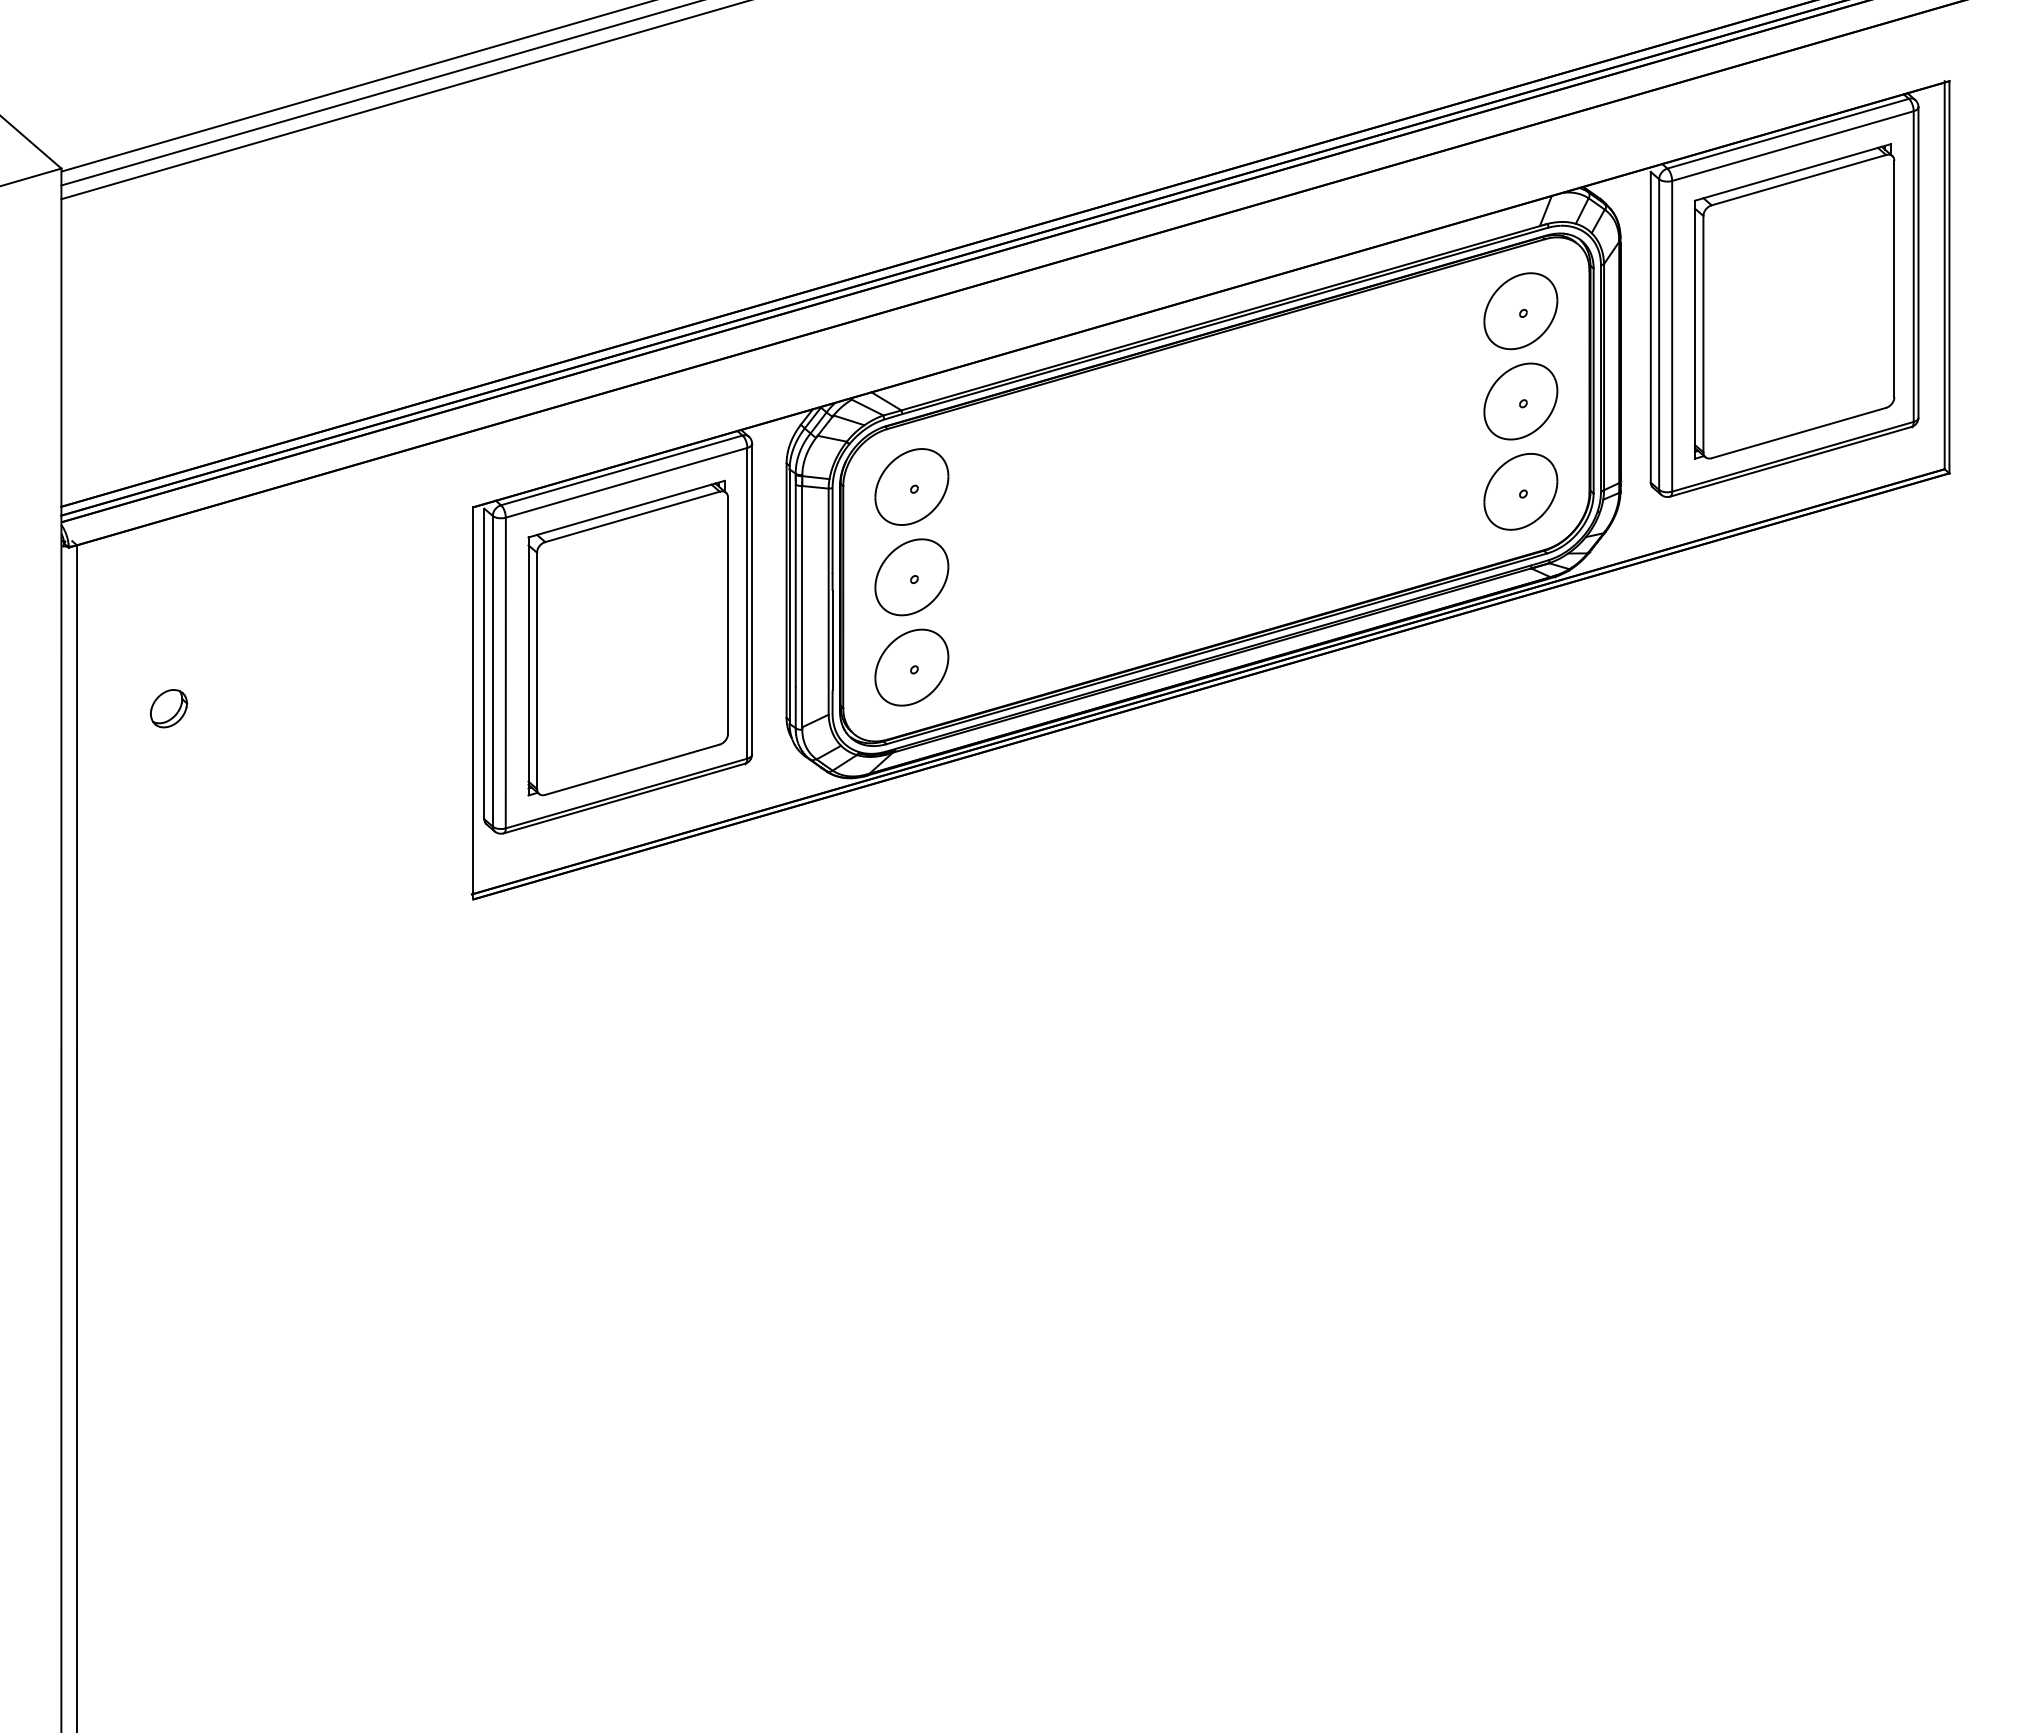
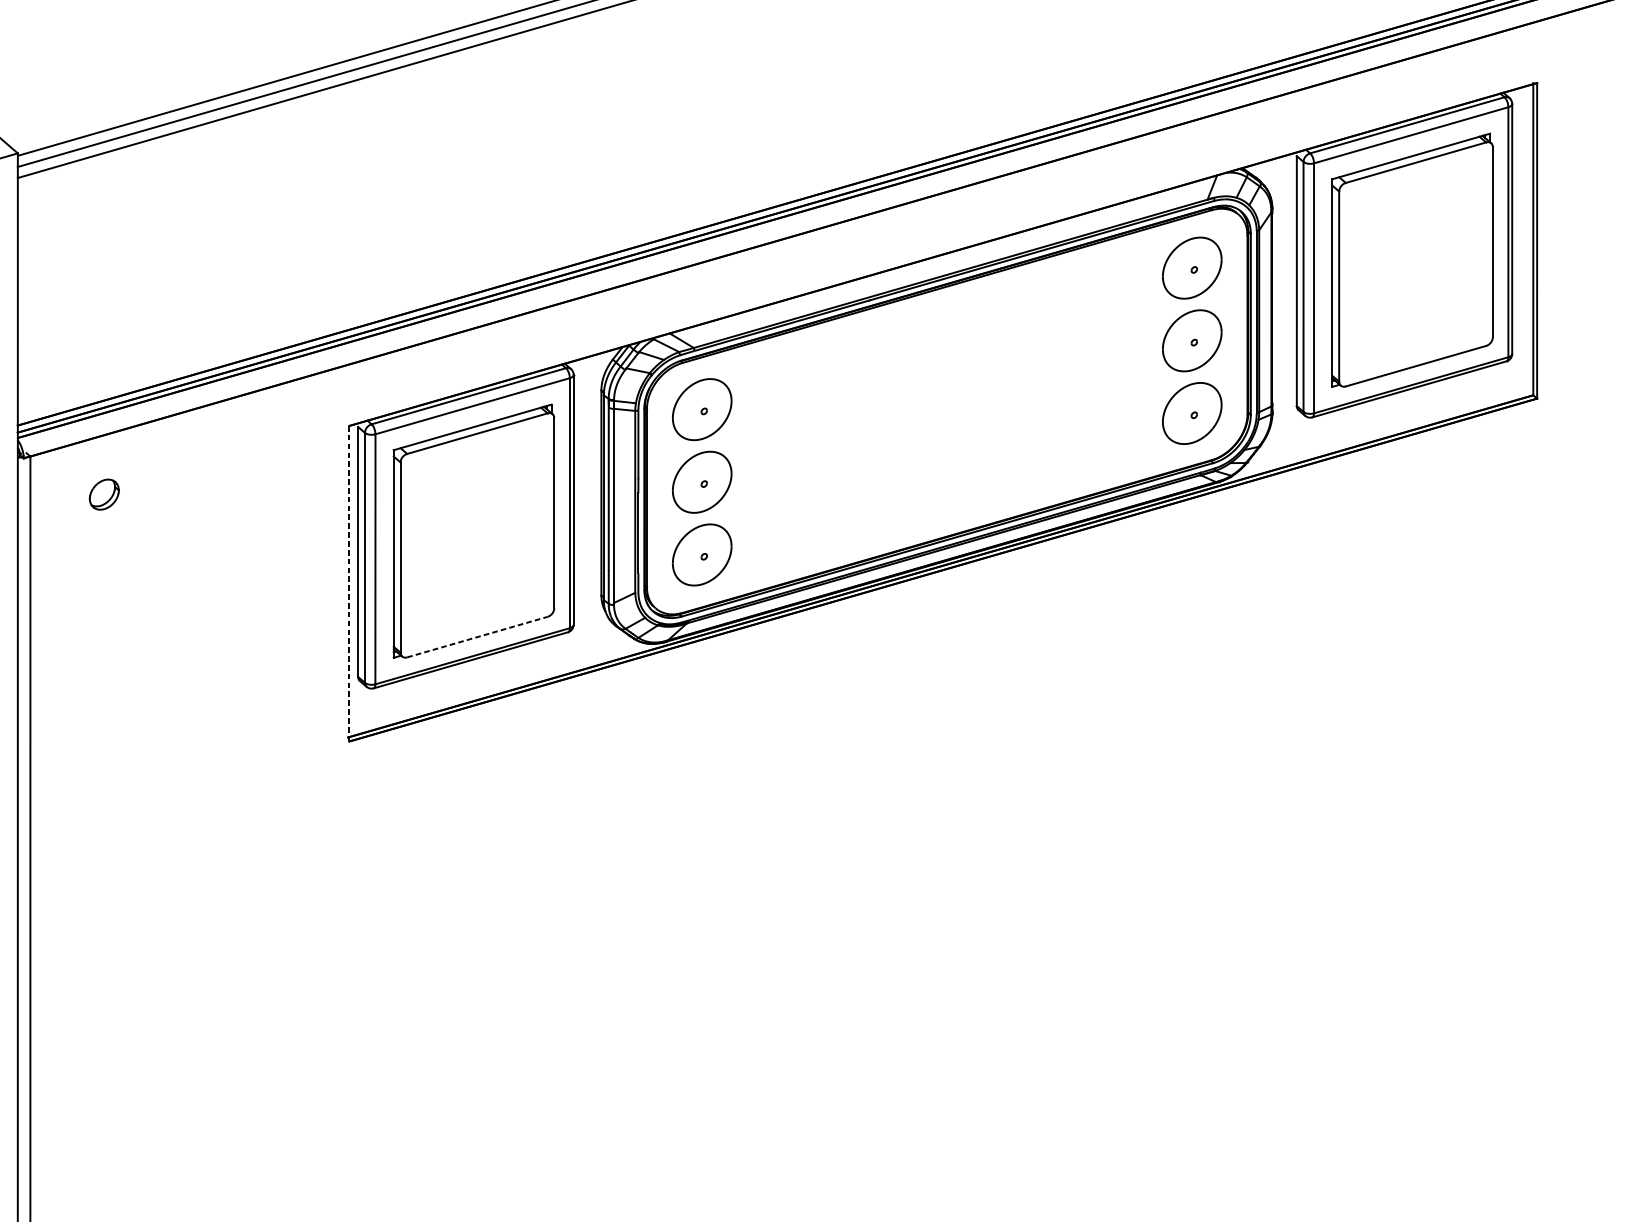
line: (473, 703) -> (349, 583), solid -> dashed
part: (168, 708) -> (104, 494), moved
line: (632, 769) -> (477, 636), solid -> dashed

